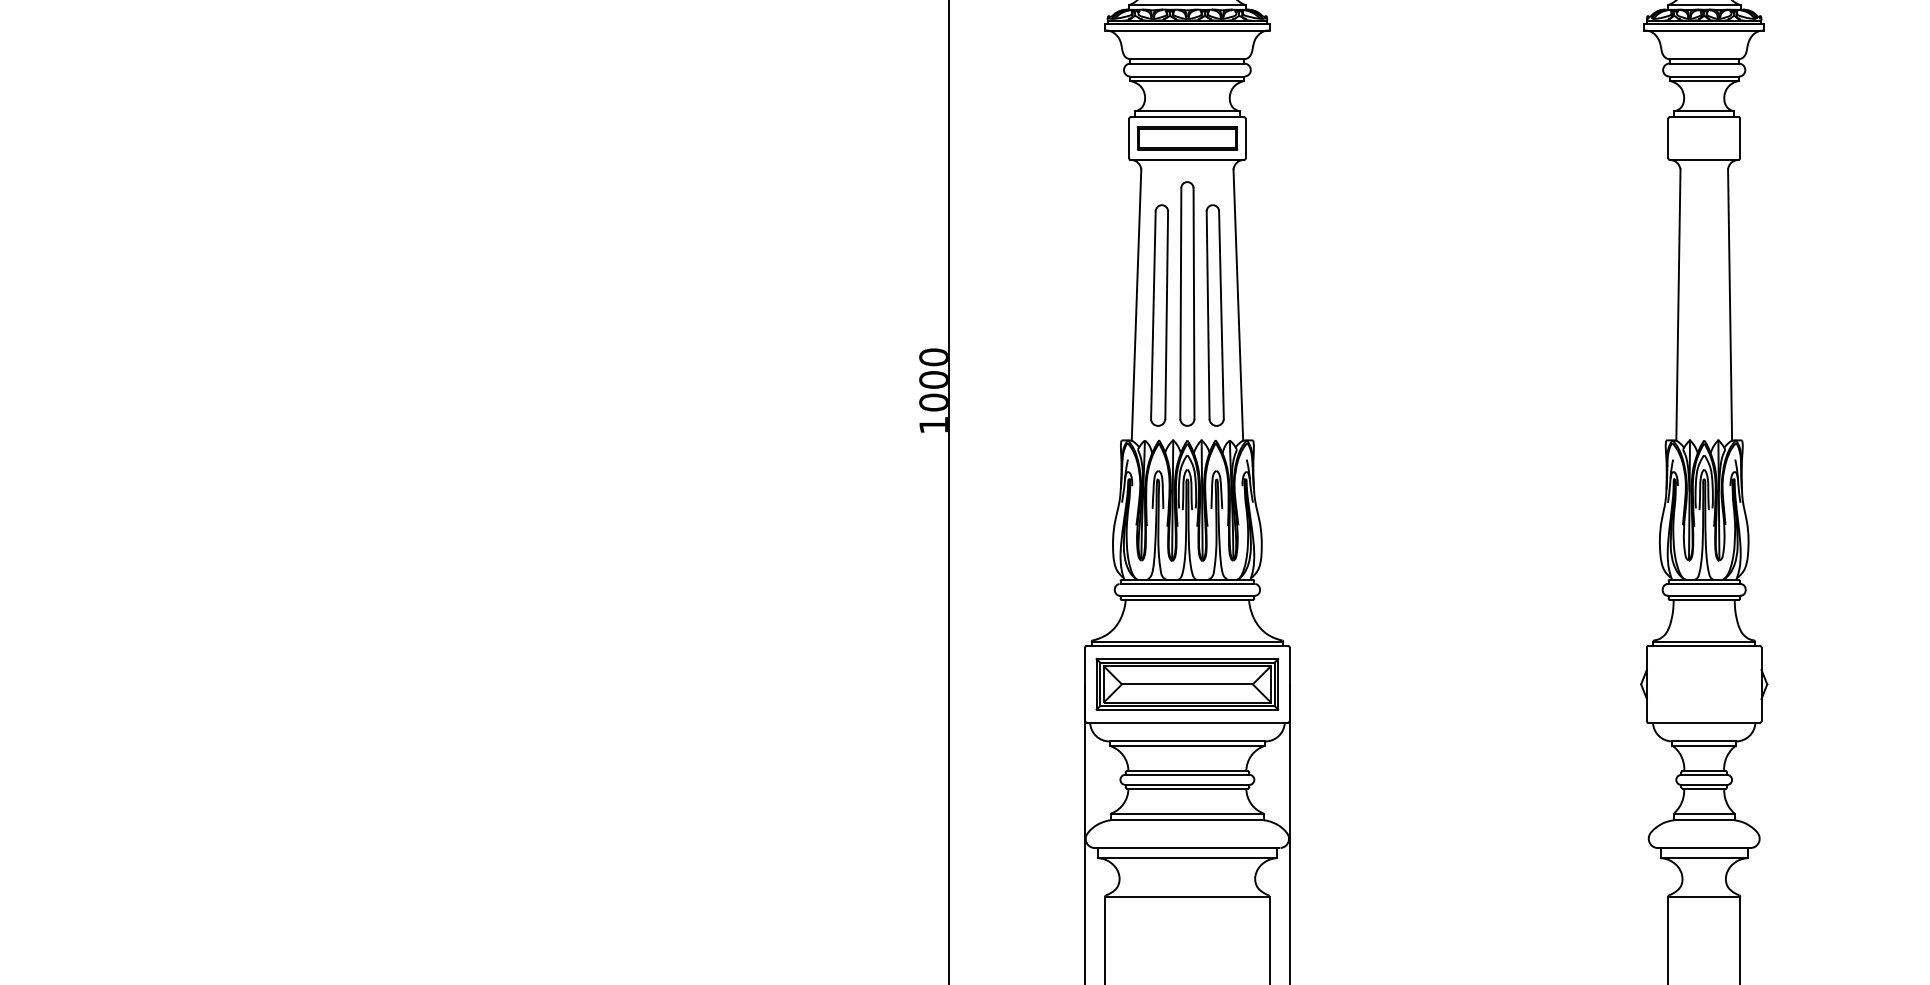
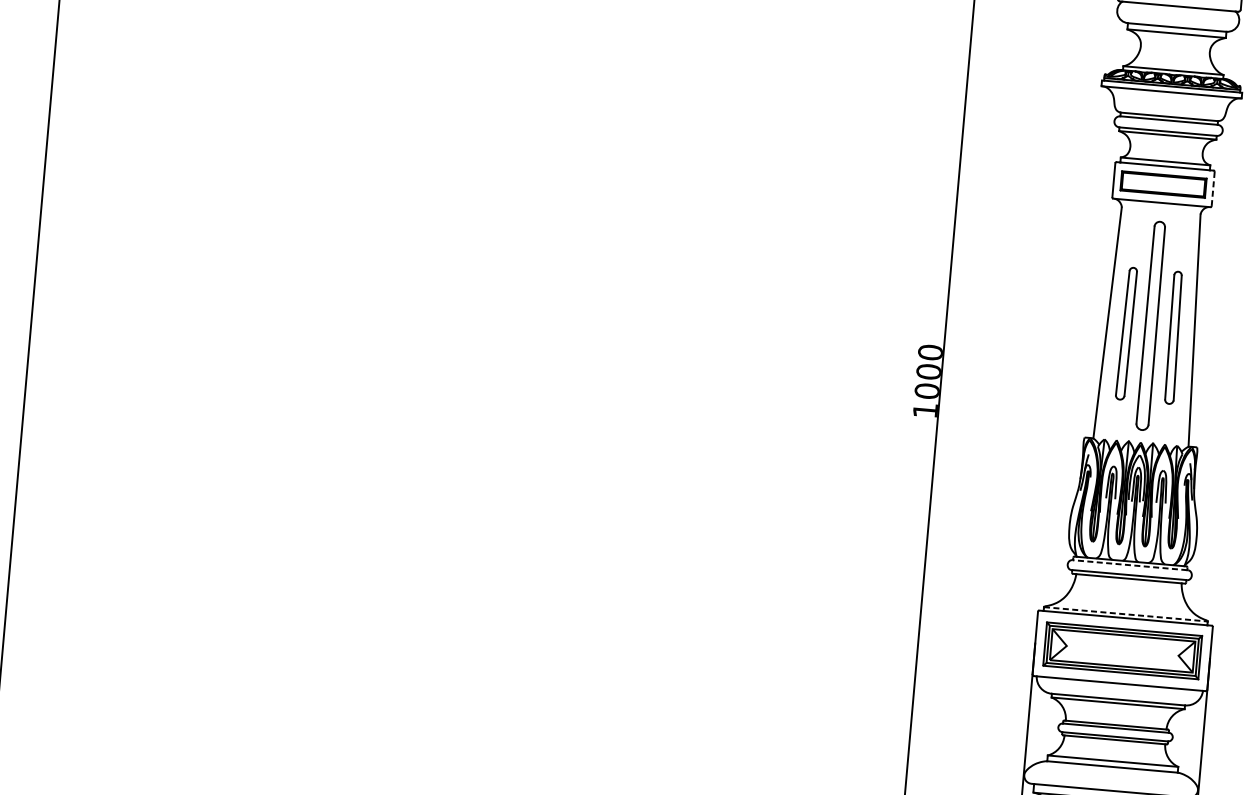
line: (1245, 138) -> (1213, 188), solid -> dashed
part: (1159, 315) -> (1126, 333), size x0.7
part: (1214, 315) -> (1173, 337), size x0.7
line: (1187, 584) -> (1130, 565), solid -> dashed
line: (1187, 641) -> (1125, 614), solid -> dashed
line: (1186, 684) -> (1121, 650), removed

